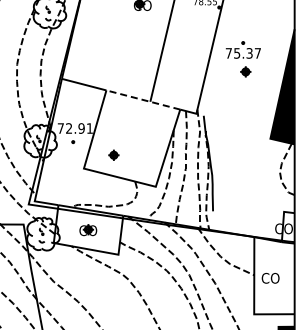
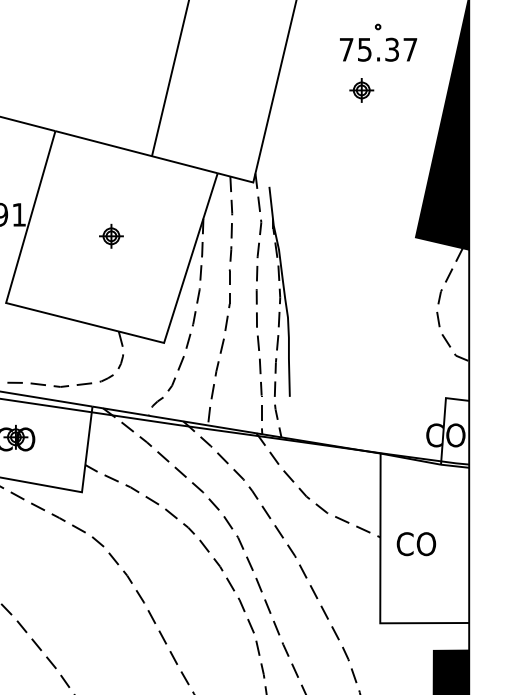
part: (242, 49) -> (376, 41), moved
line: (142, 99) -> (134, 151), dashed -> solid
part: (113, 154) -> (110, 234), moved

